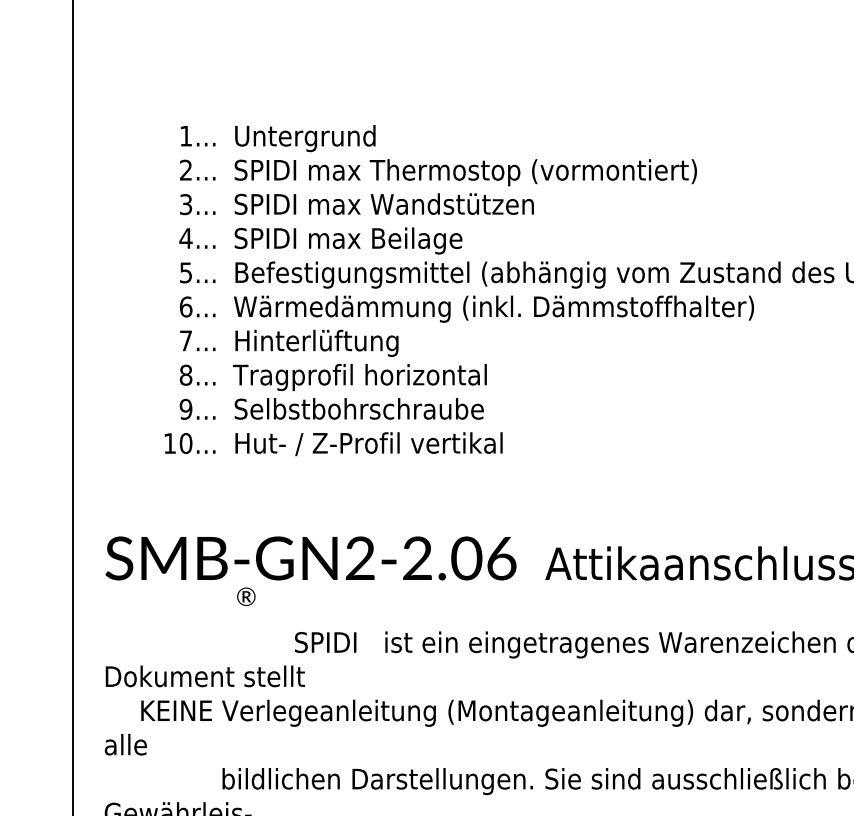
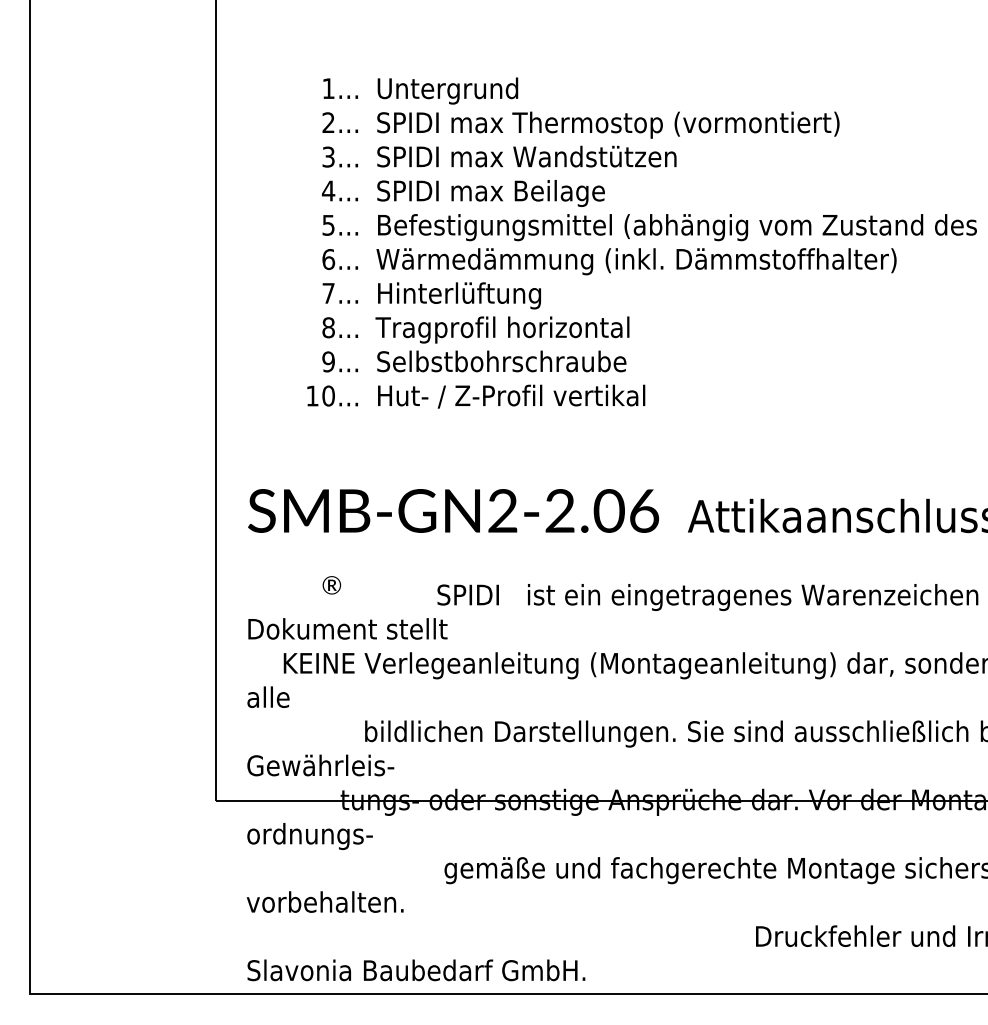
text: (245, 596) -> (331, 585), moved

